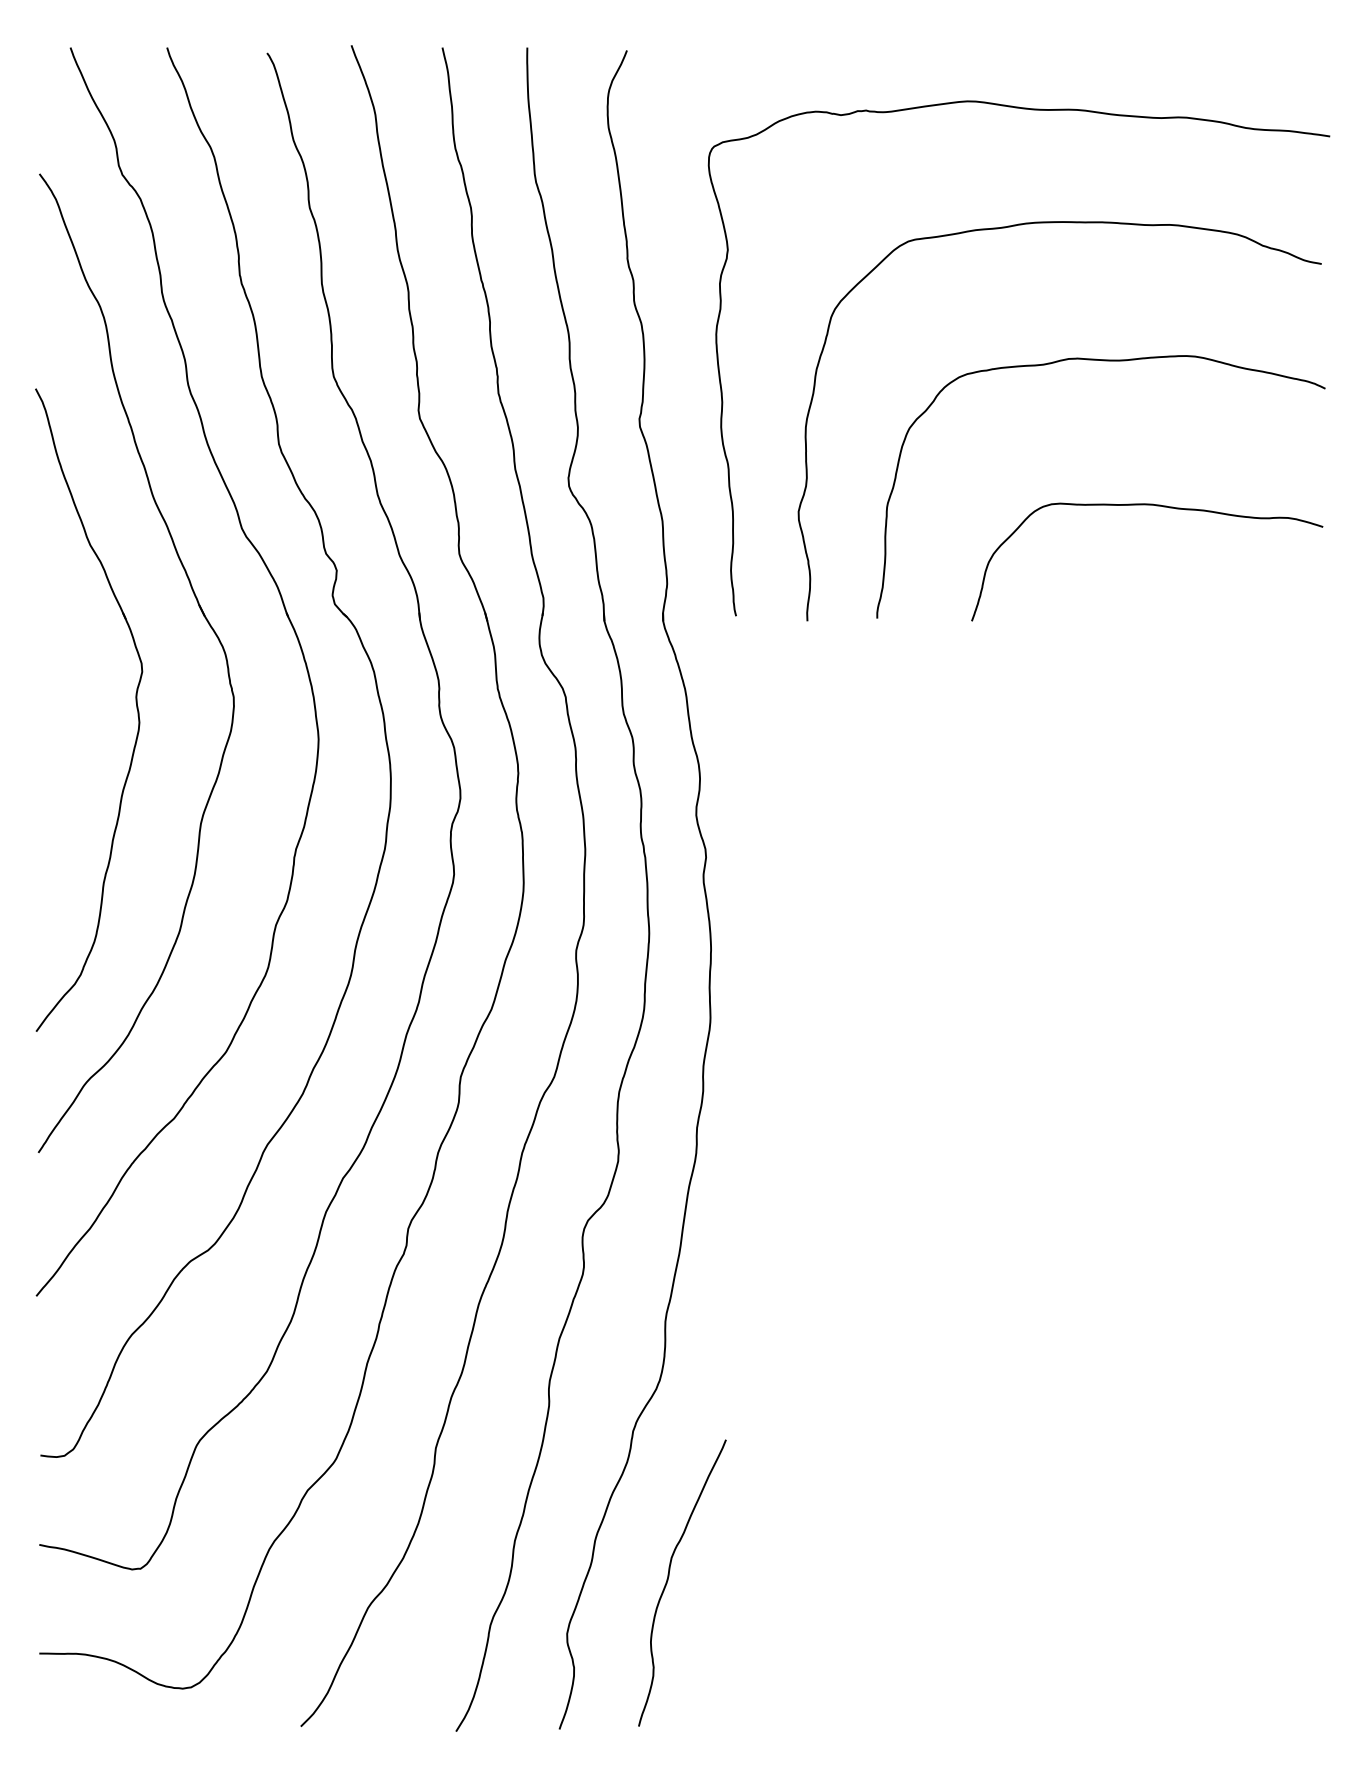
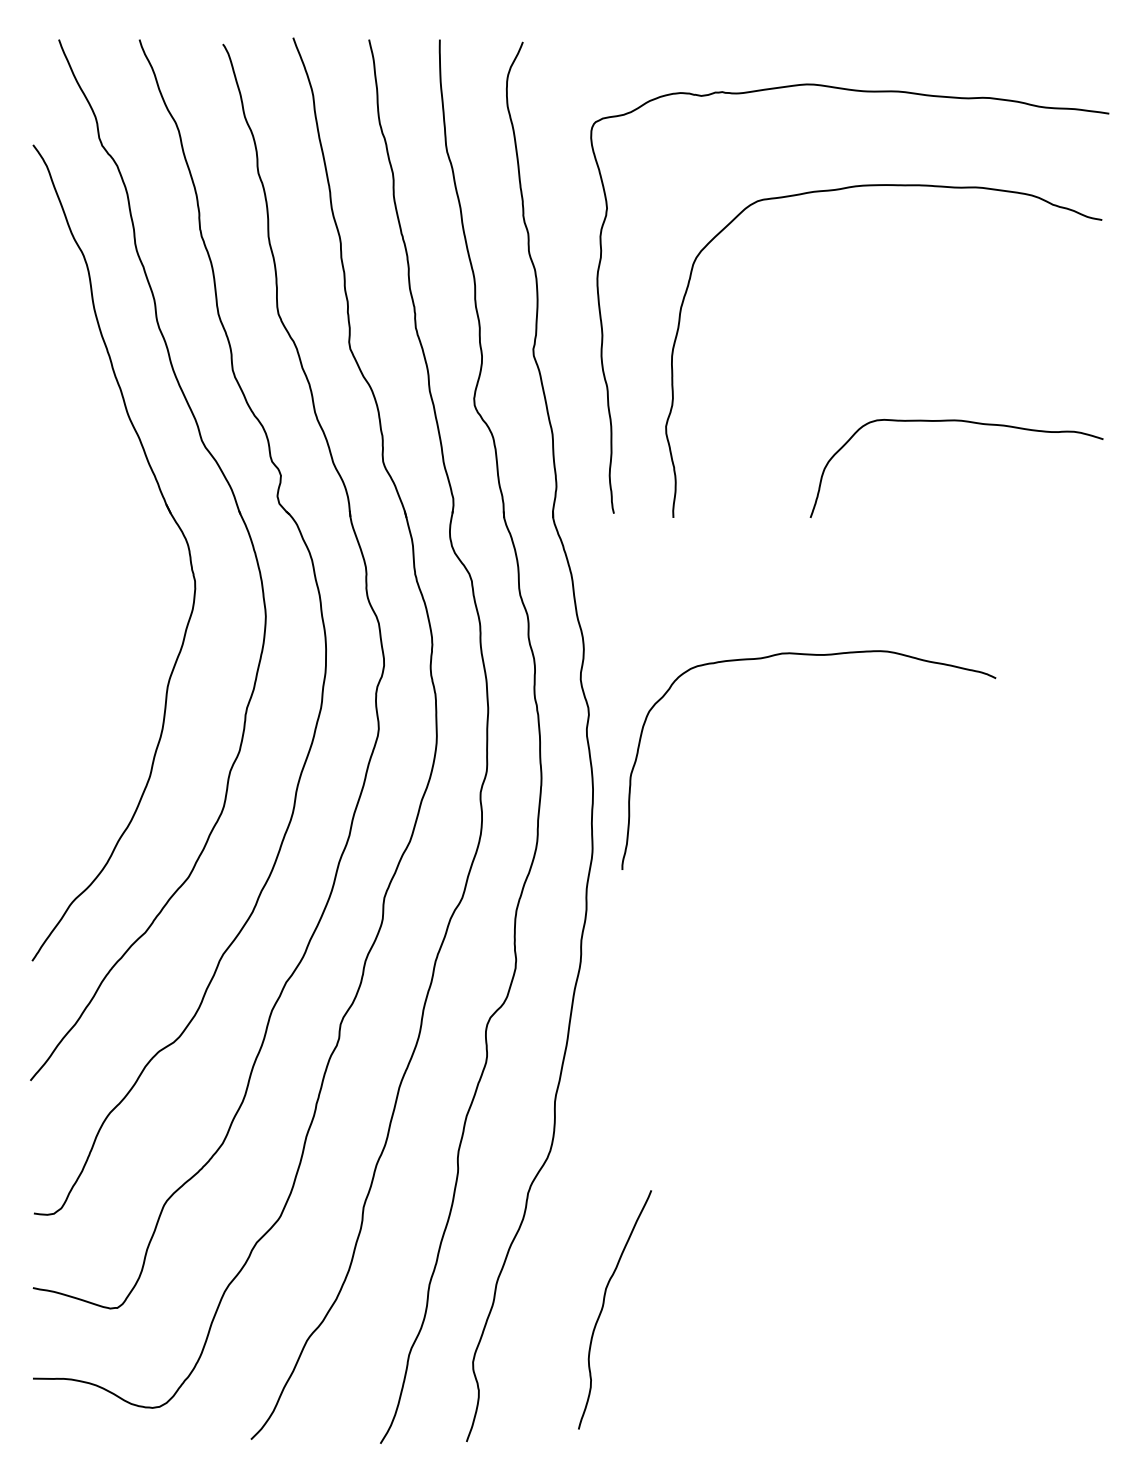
curve: (1102, 361) -> (810, 655), moved
part: (135, 702) -> (113, 585), removed
curve: (668, 1580) -> (603, 1307), moved

